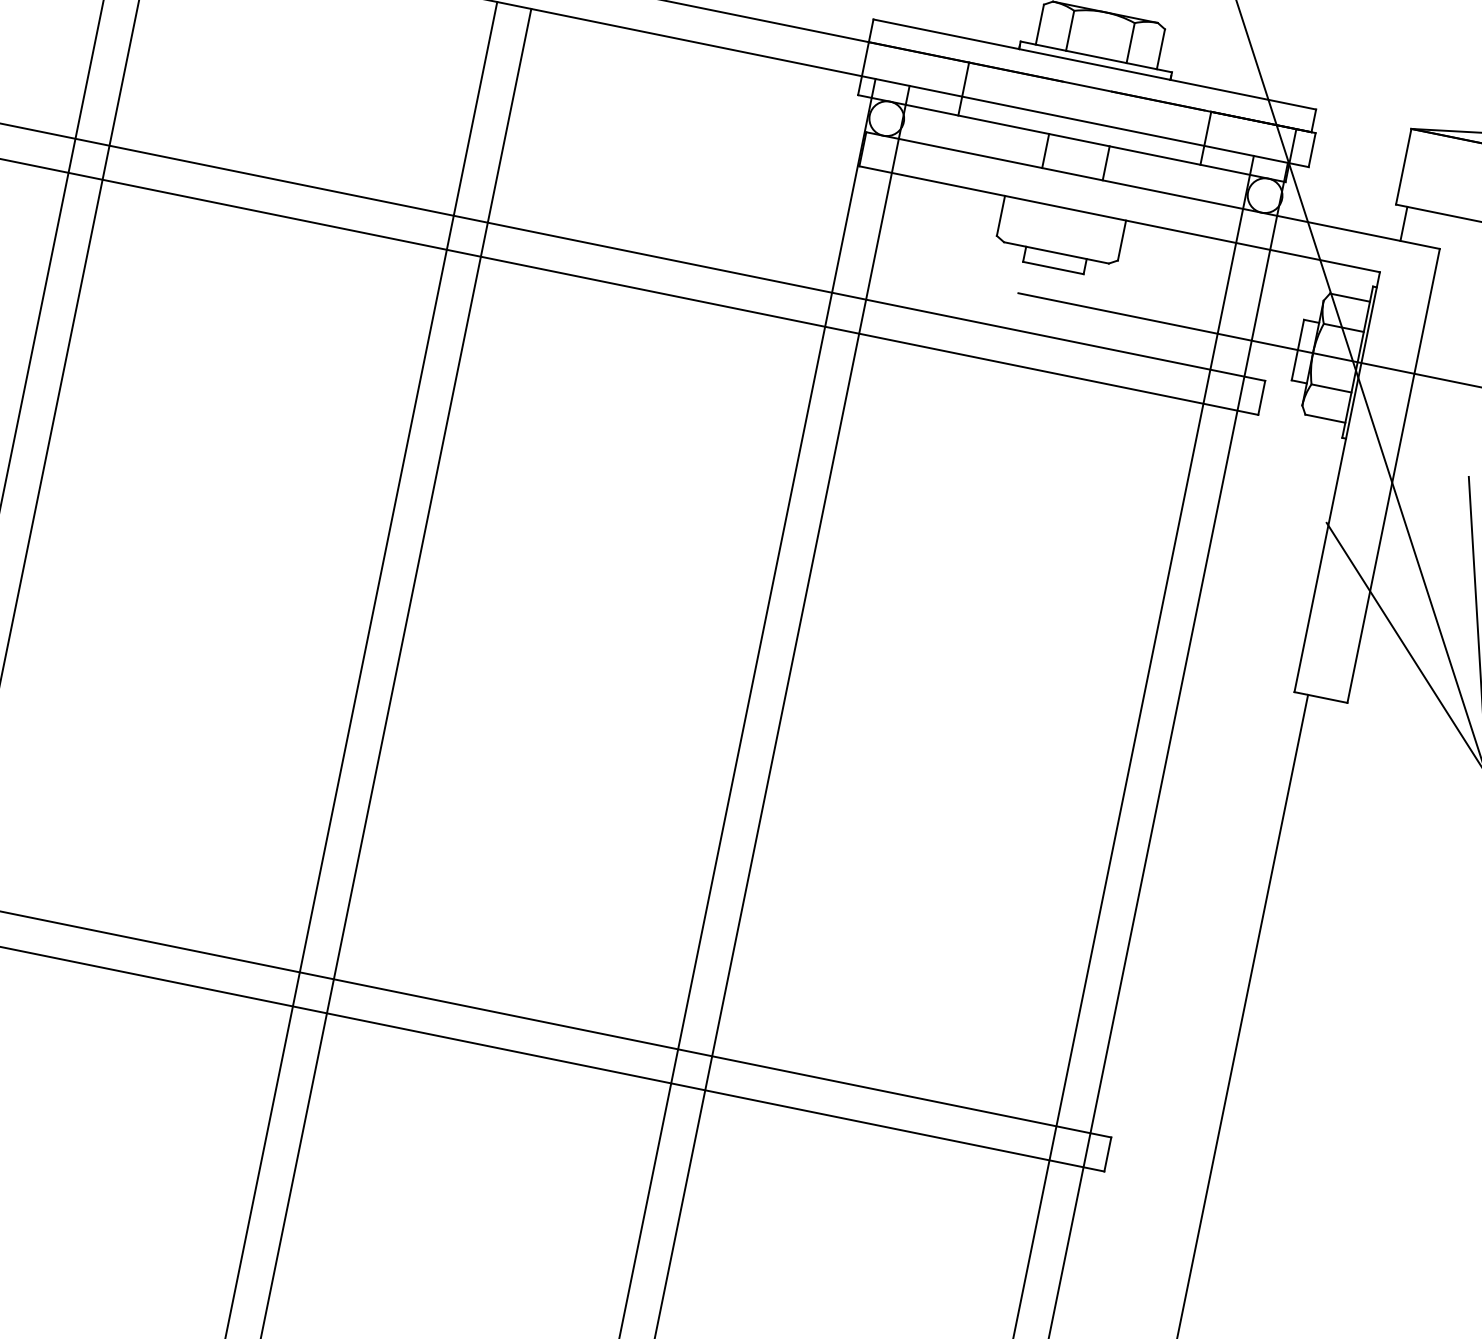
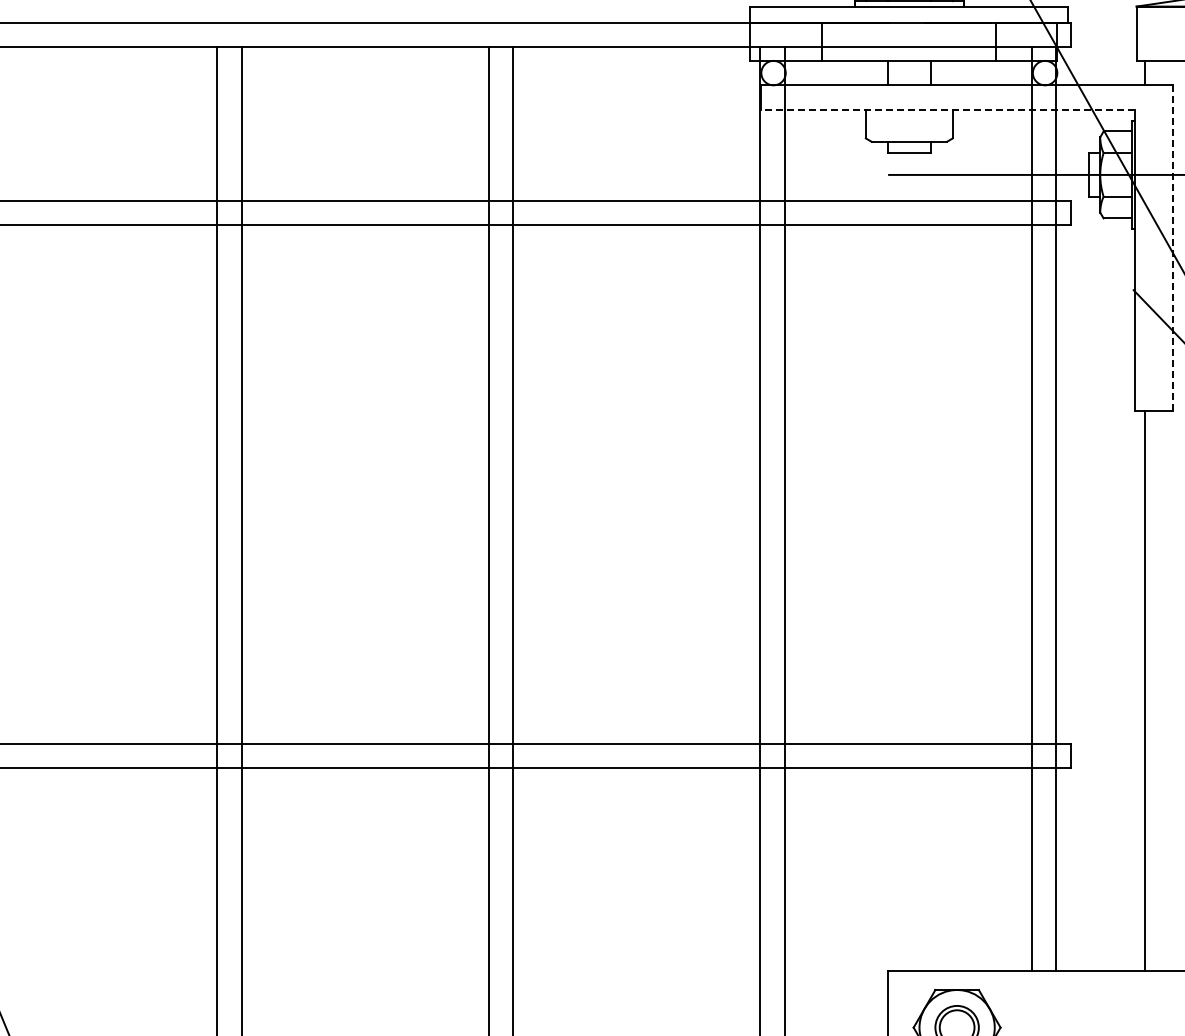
line: (1120, 218) -> (948, 109), solid -> dashed
line: (1394, 476) -> (1173, 248), solid -> dashed

